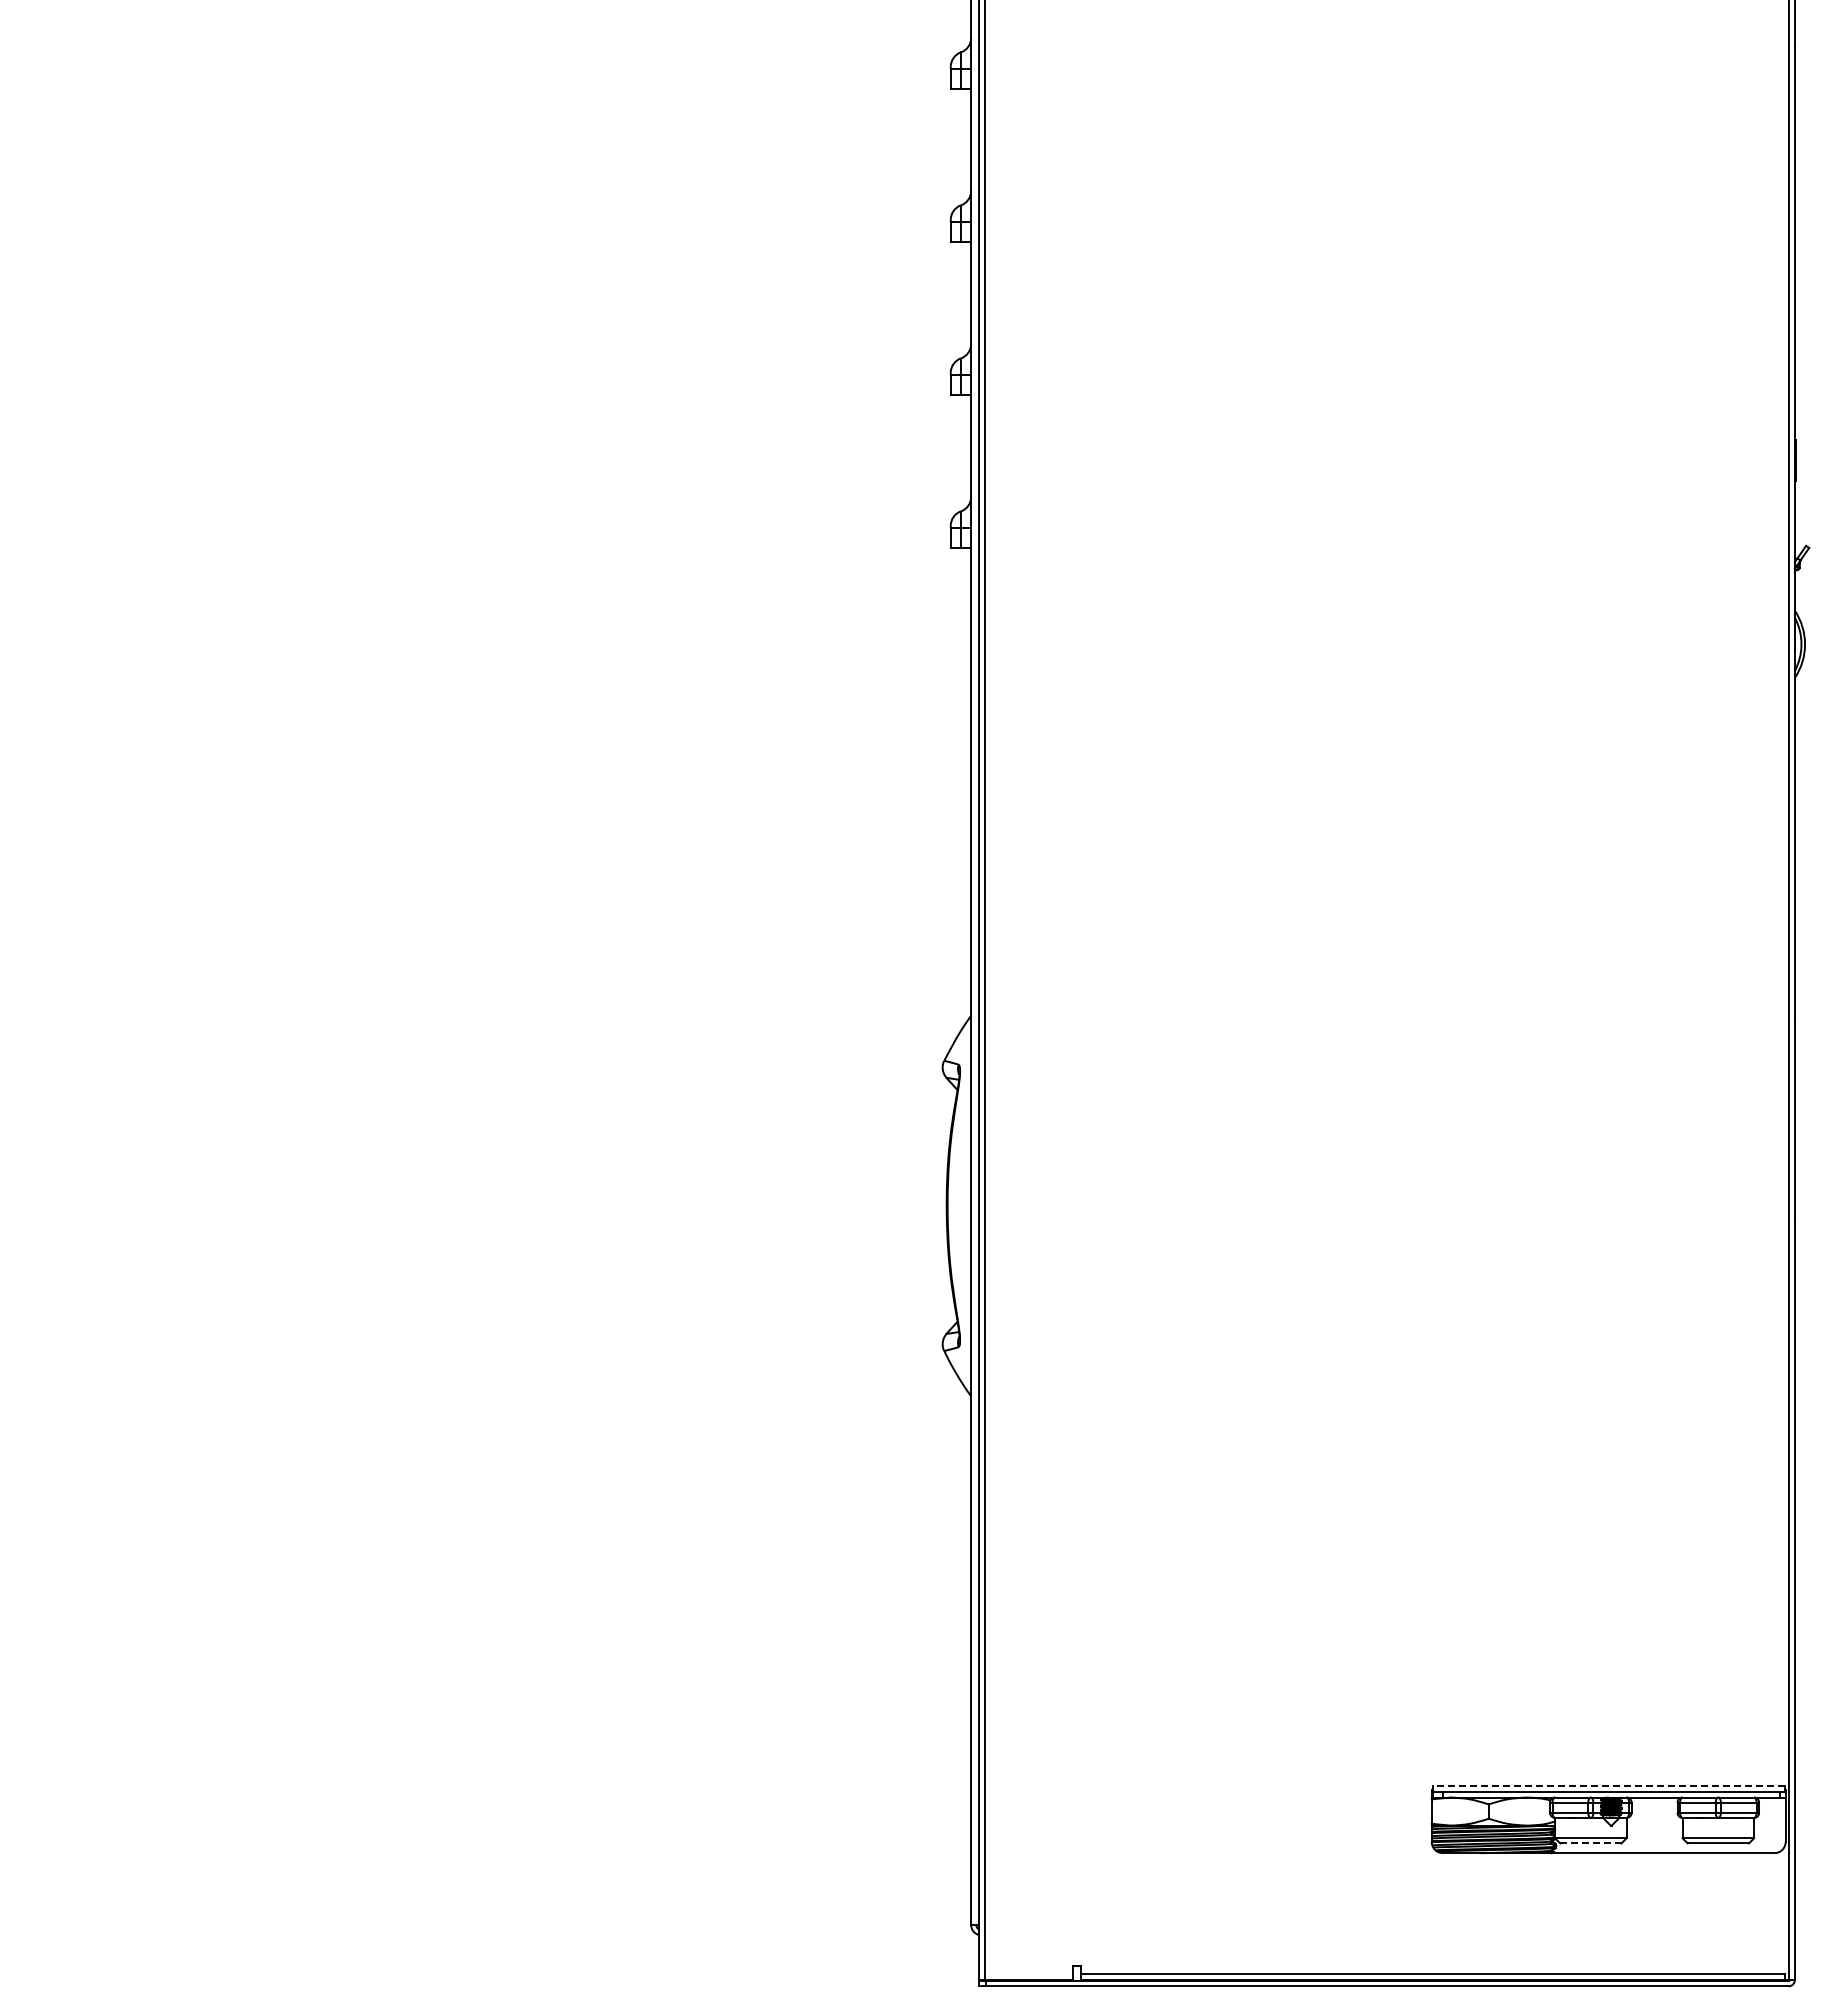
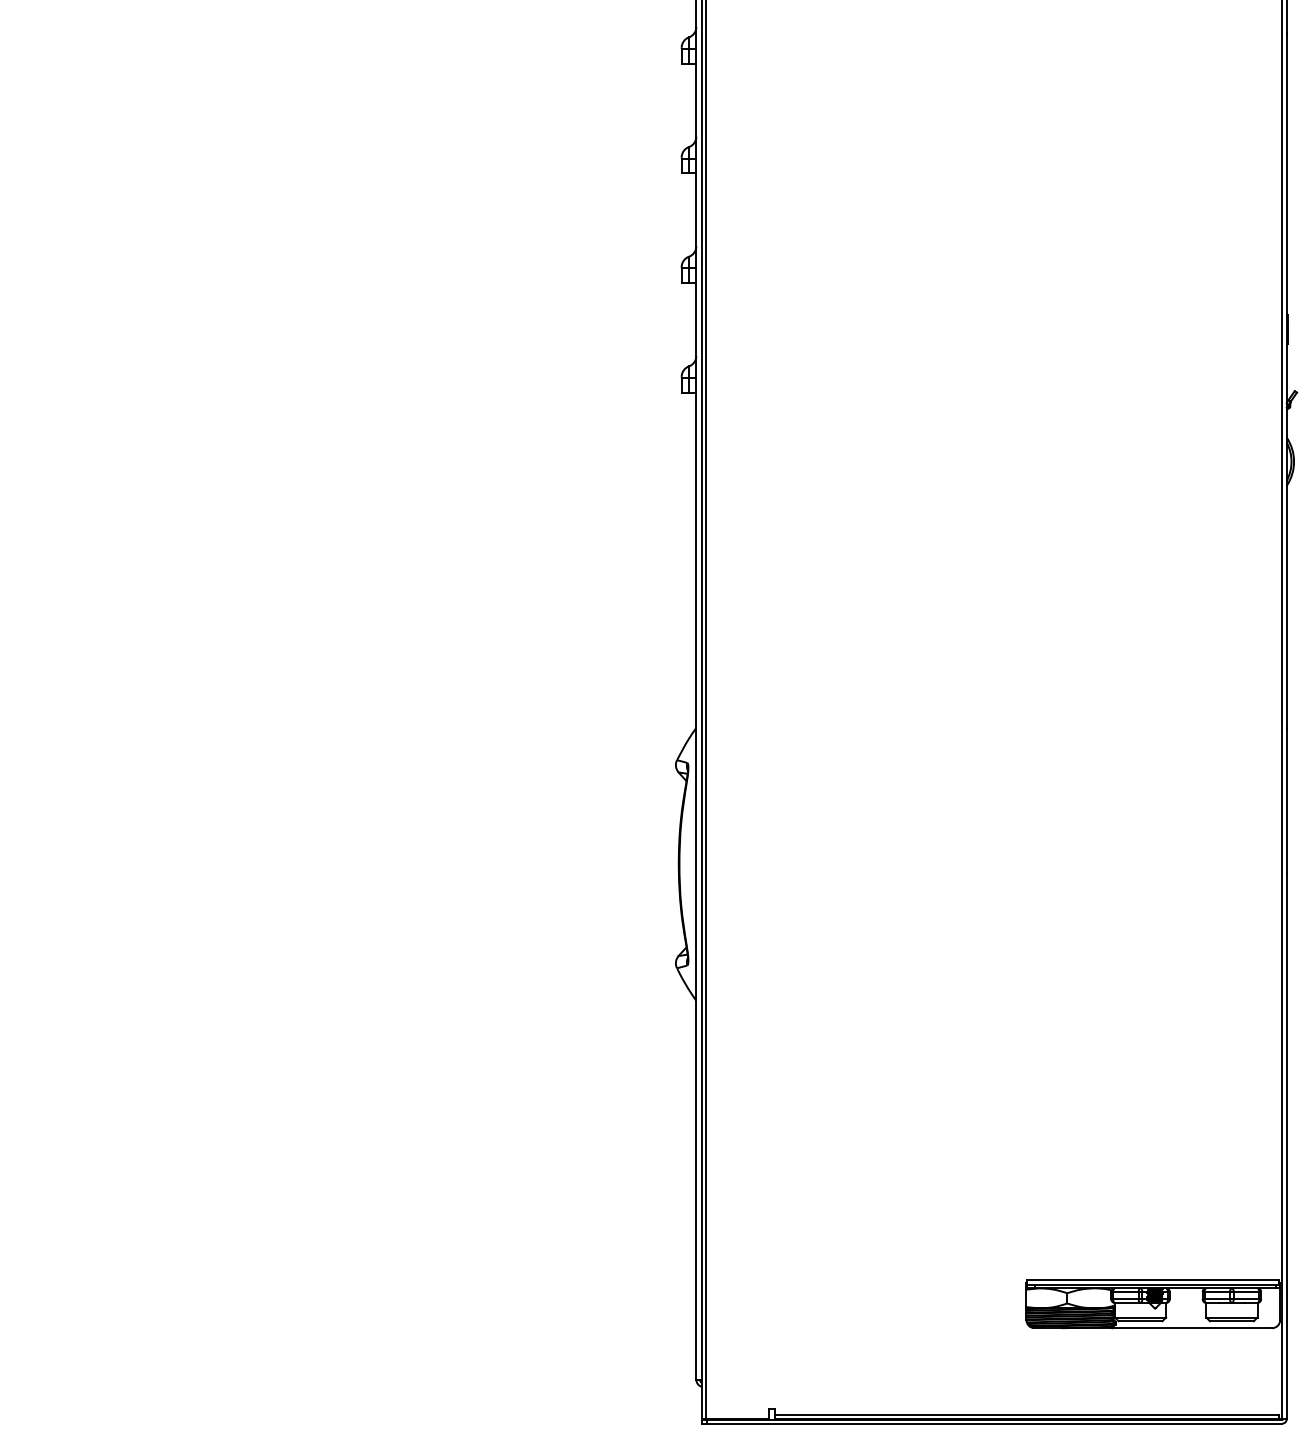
line: (1608, 1786) -> (1153, 1280), dashed -> solid
line: (1590, 1843) -> (1140, 1321), dashed -> solid

